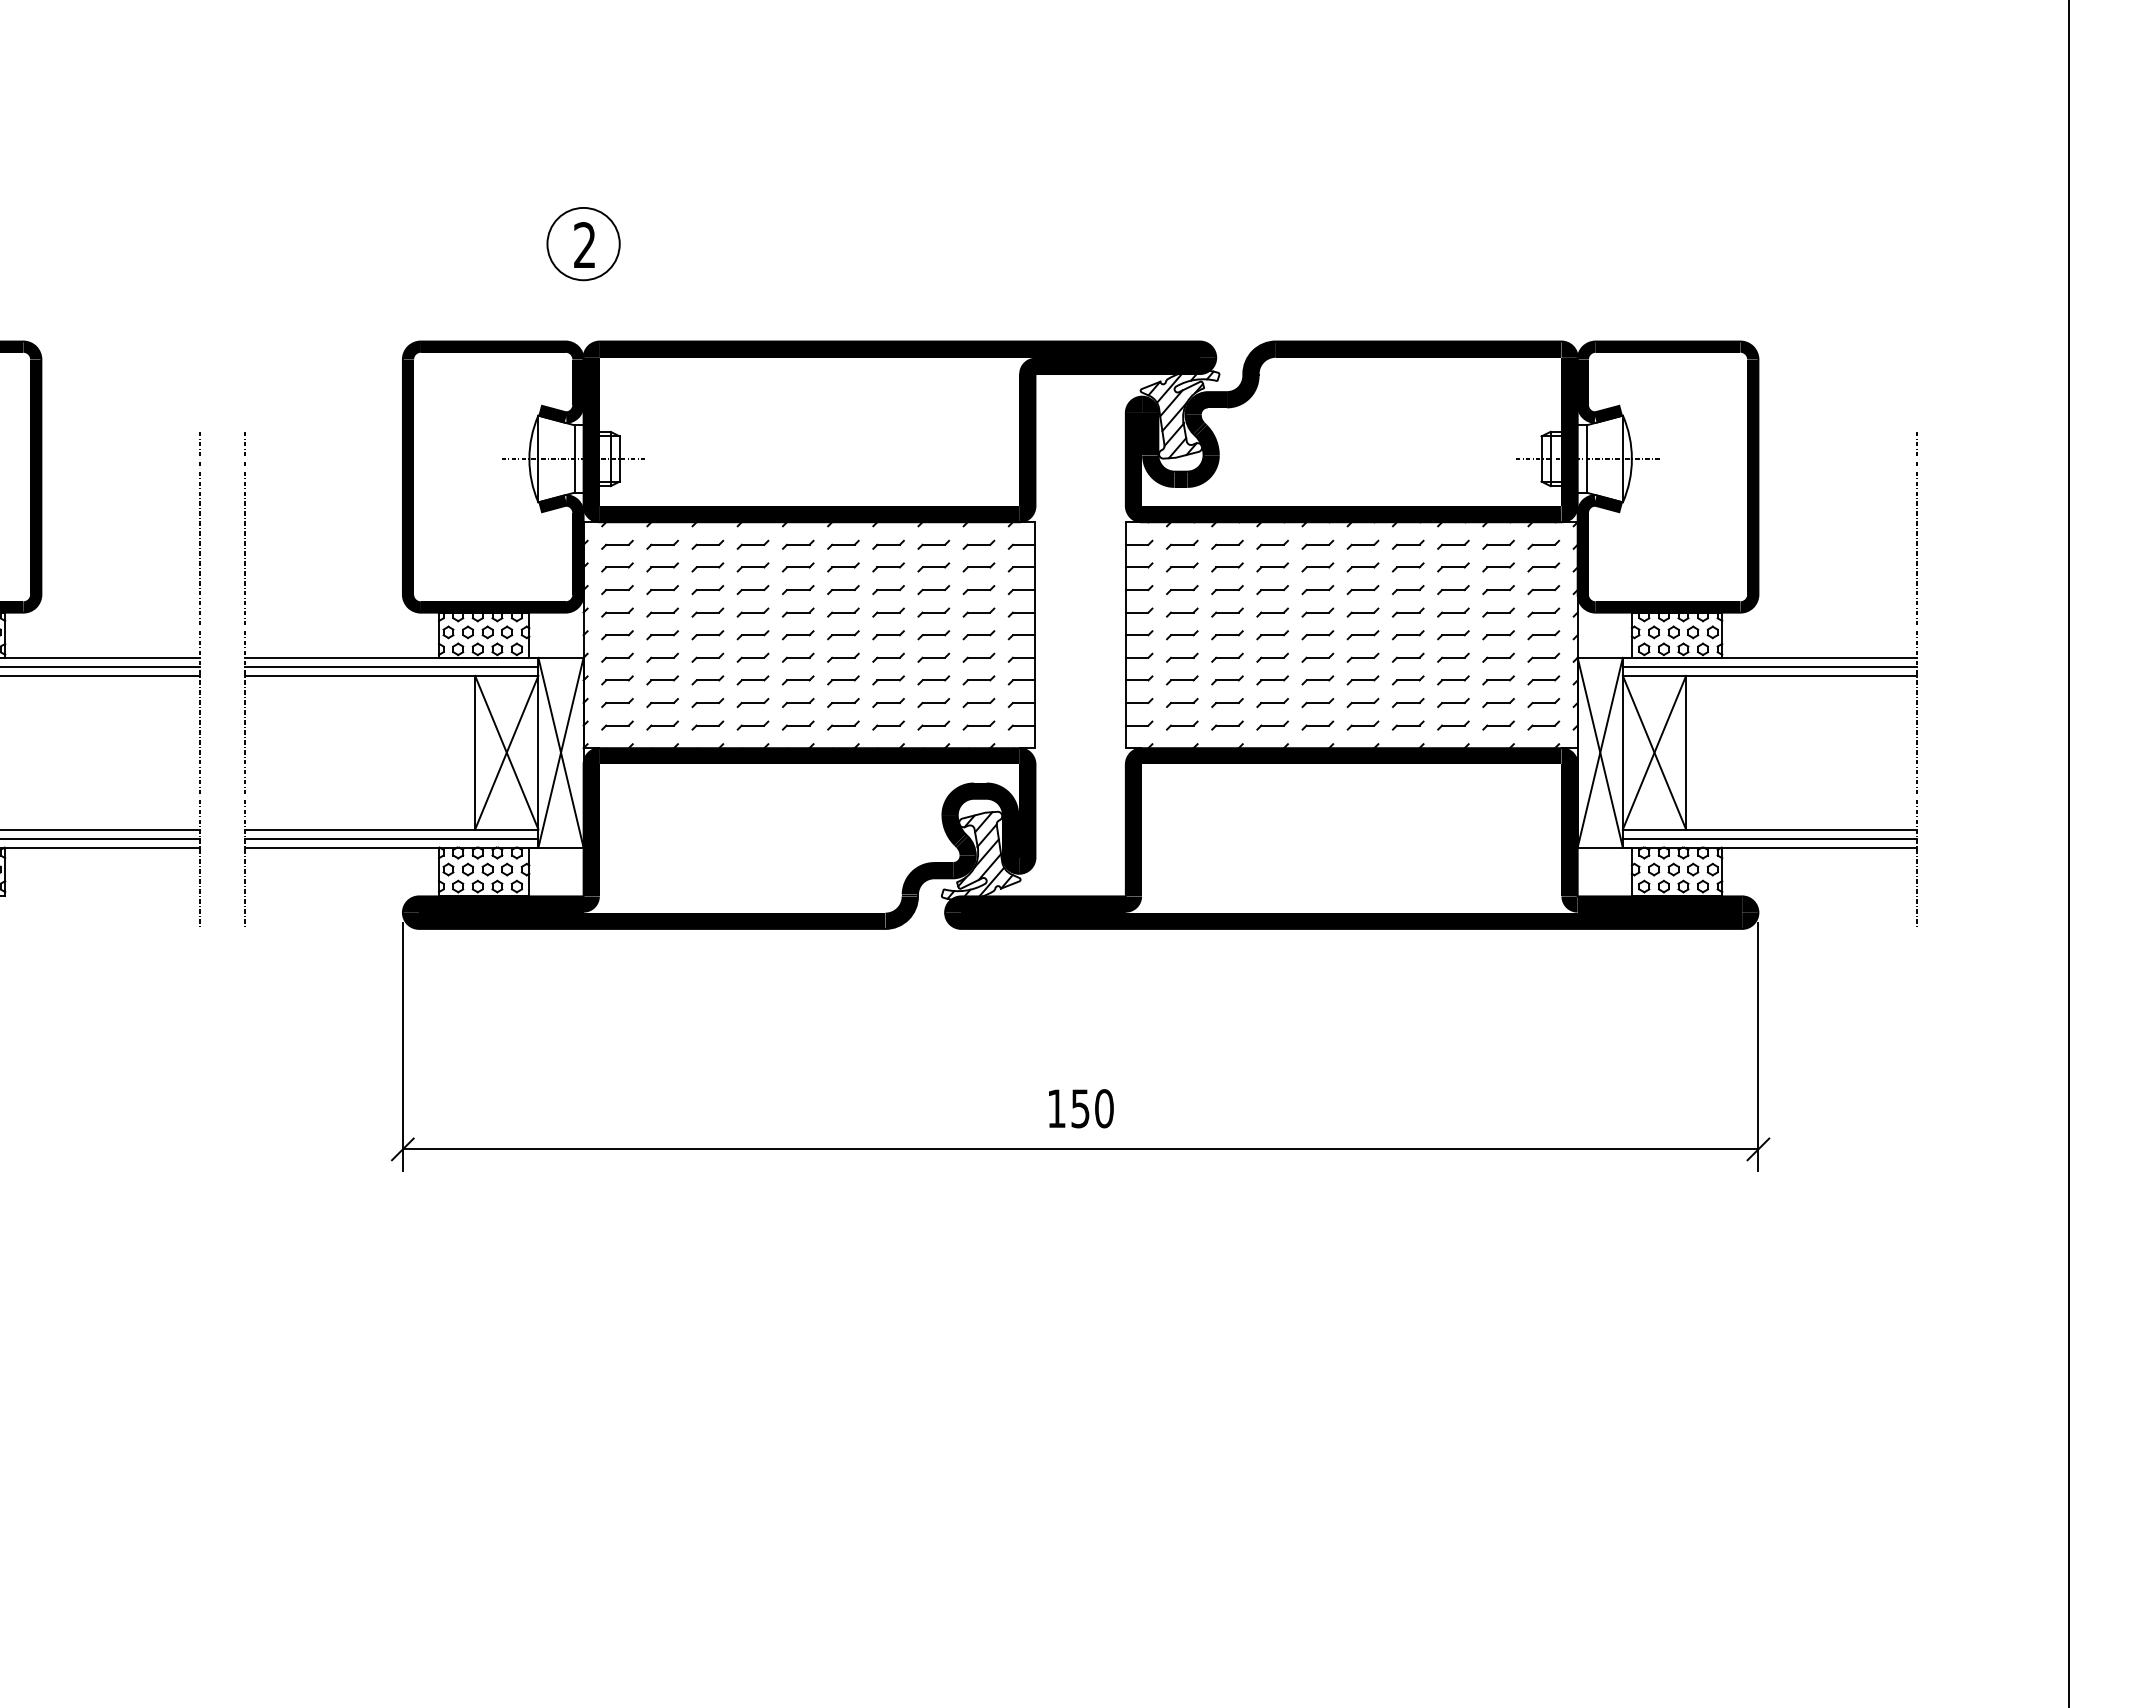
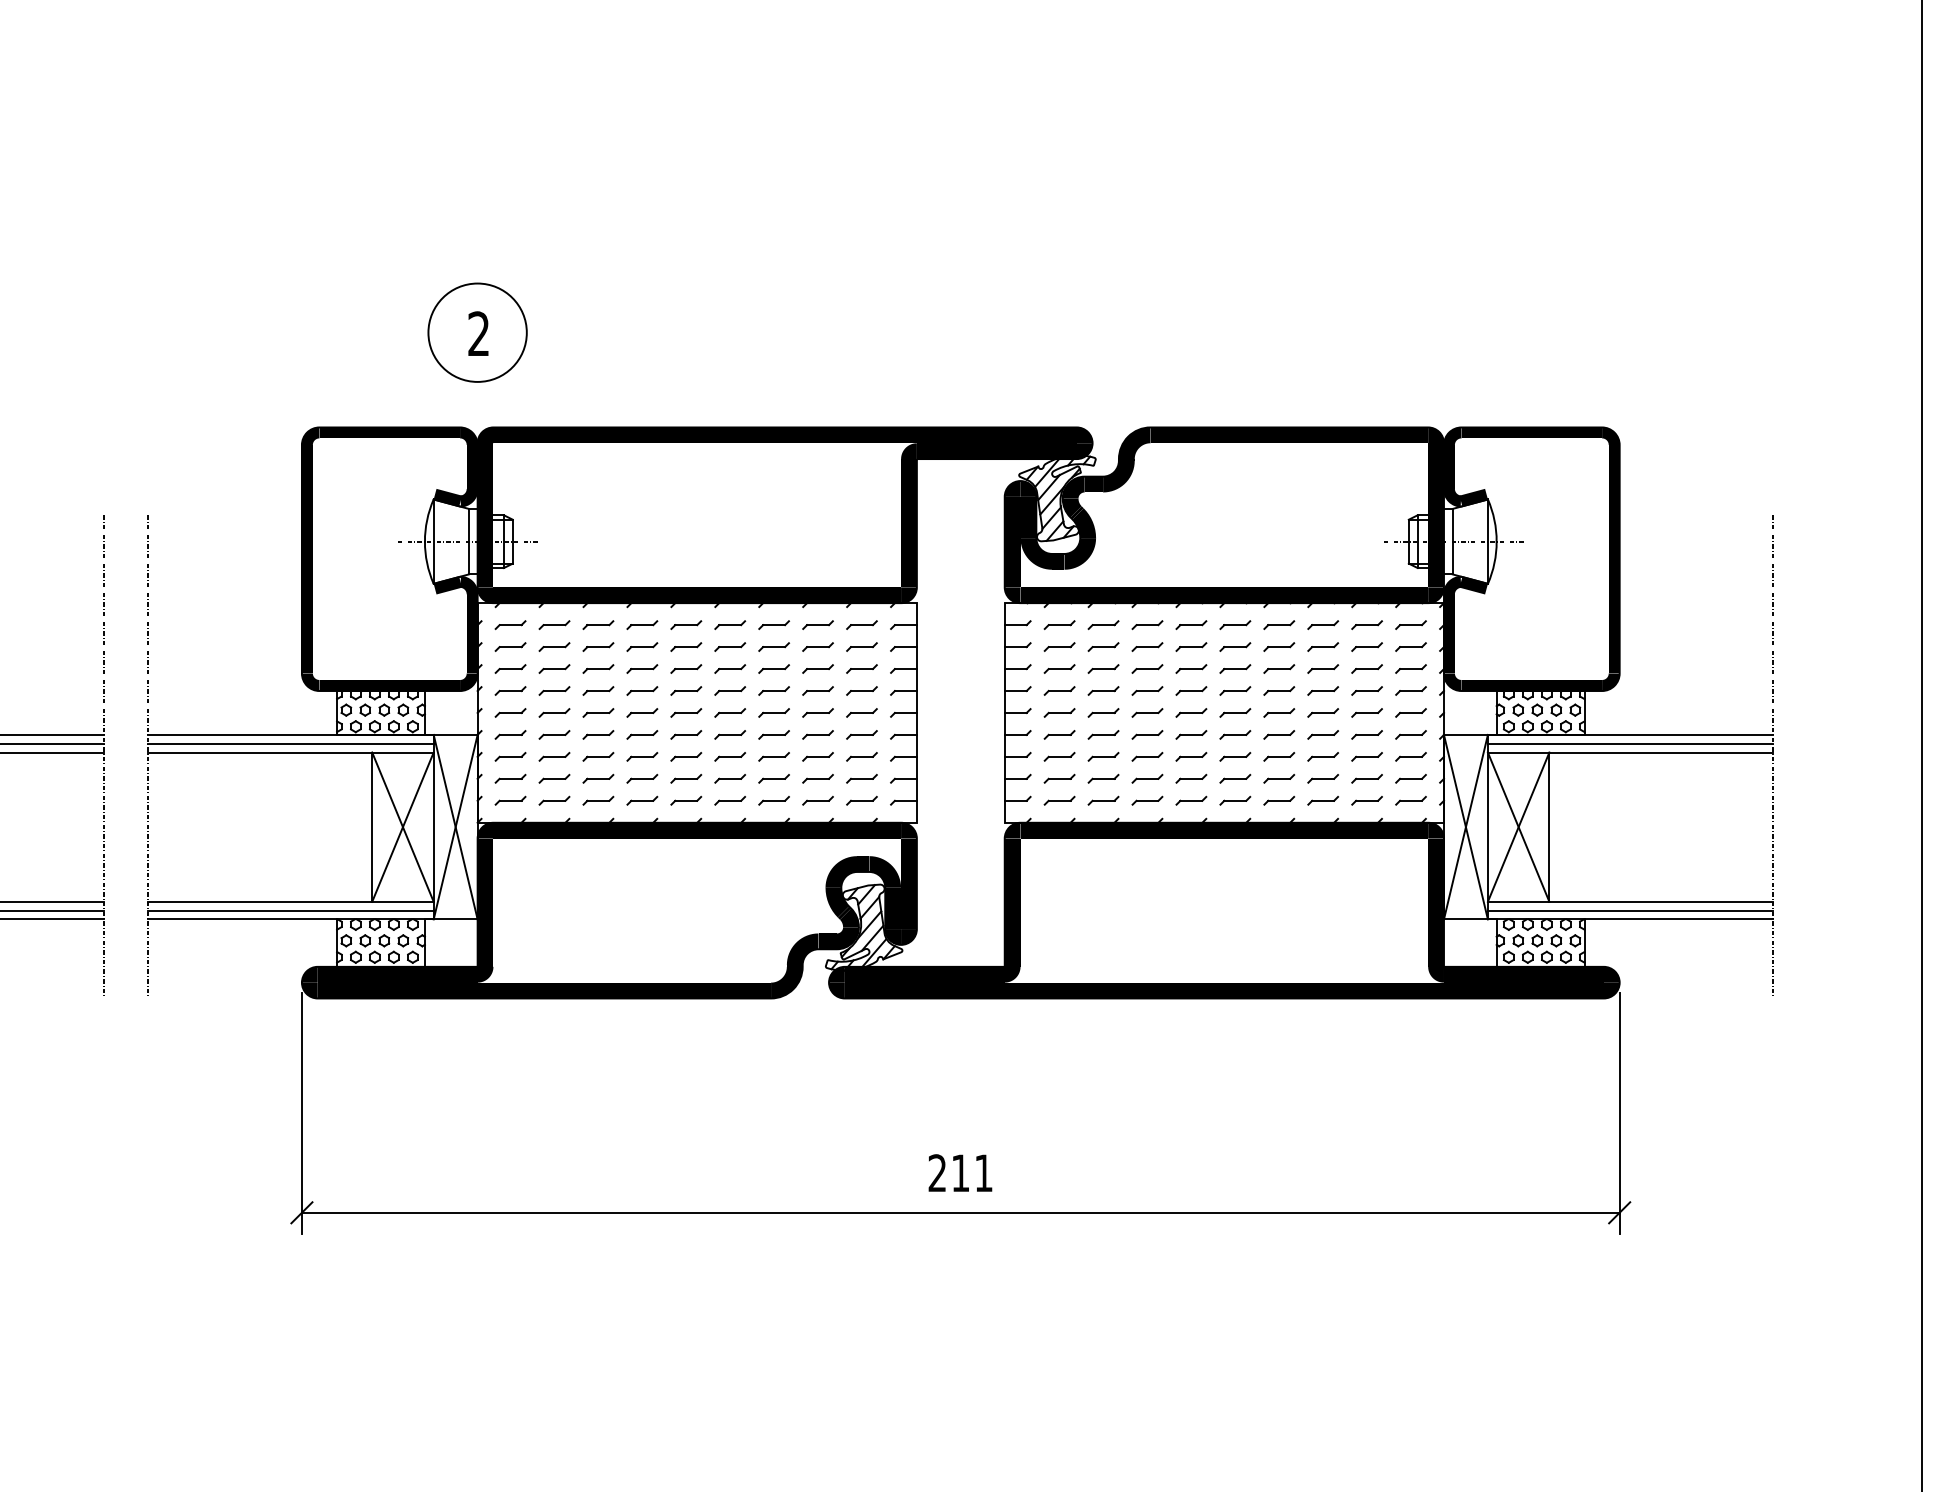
circle: (583, 243) -> (477, 332), size x1.4
text: (1080, 1108) -> (960, 1173), 150 -> 211

